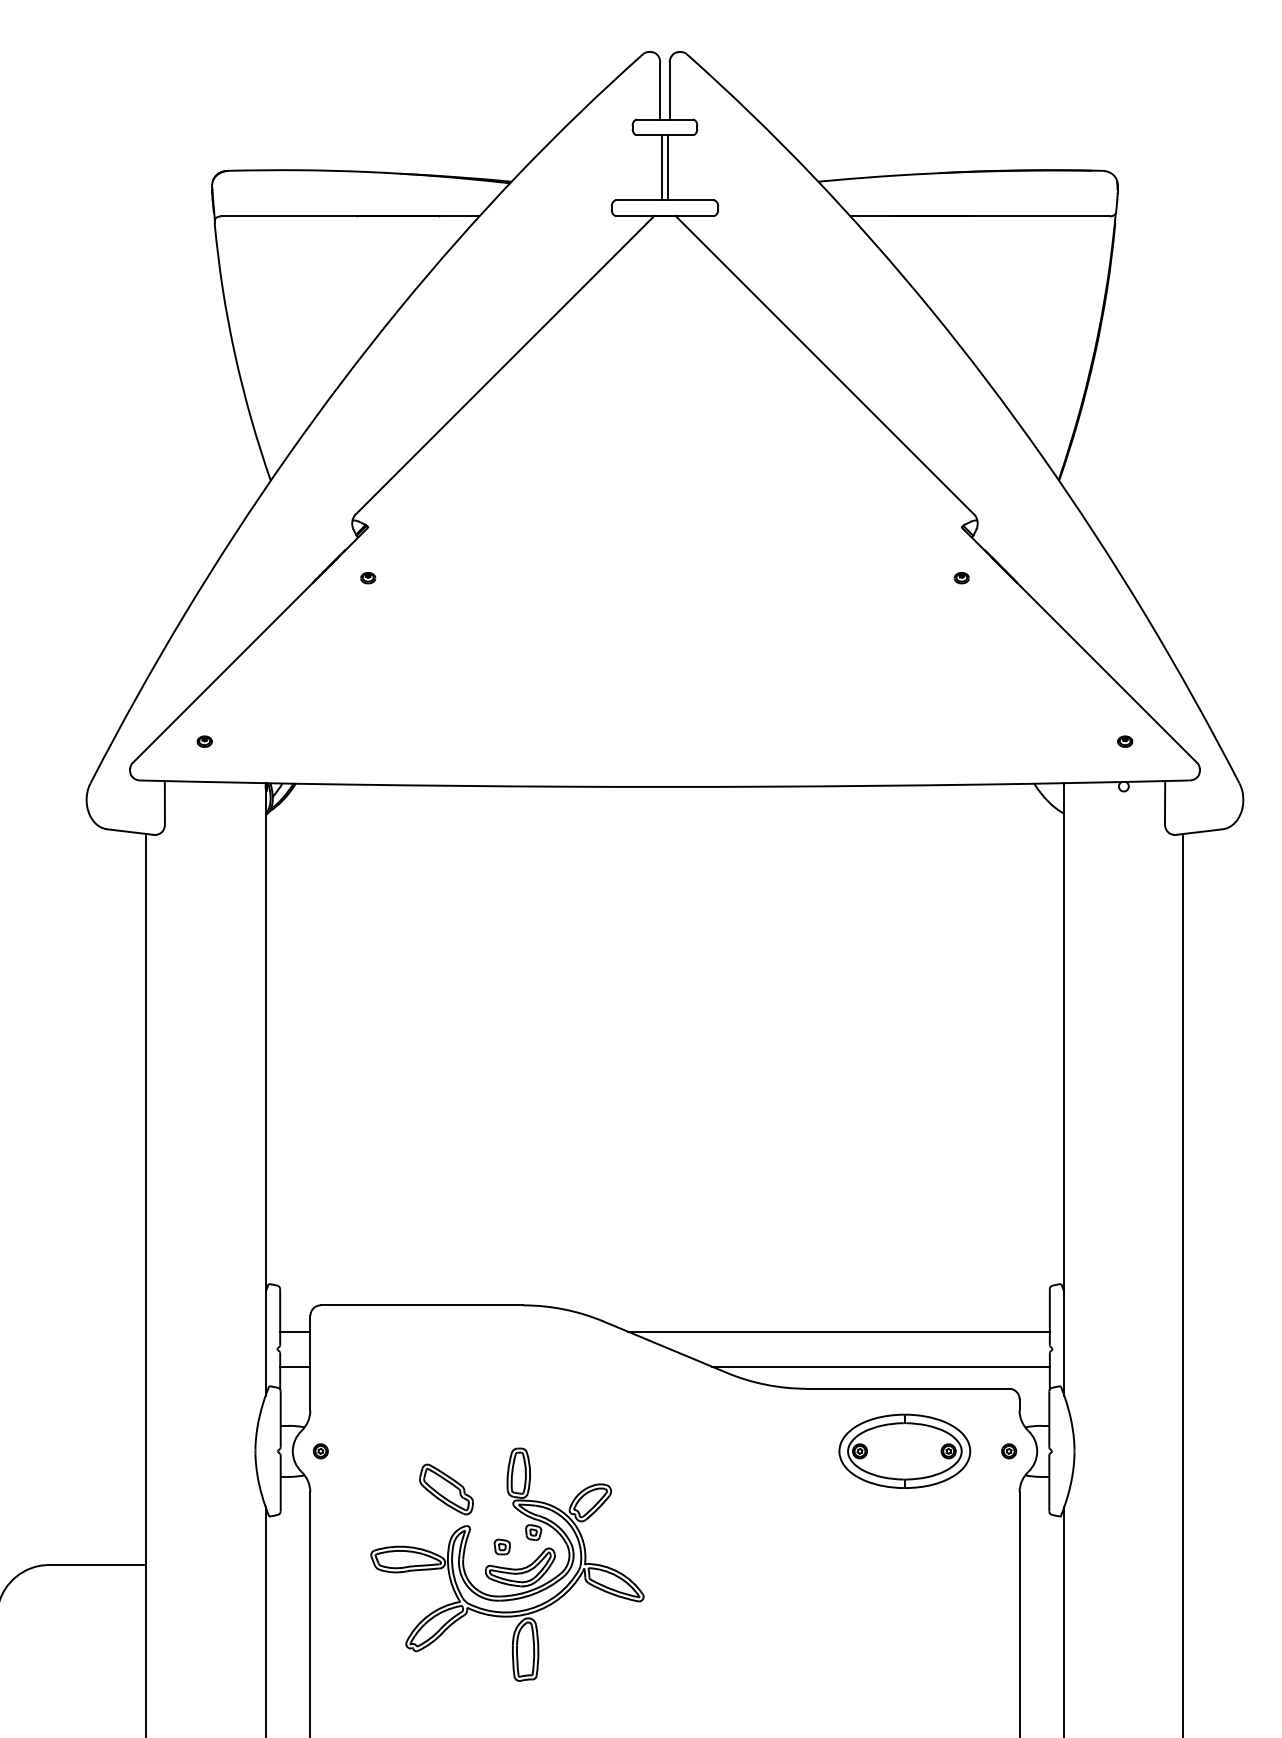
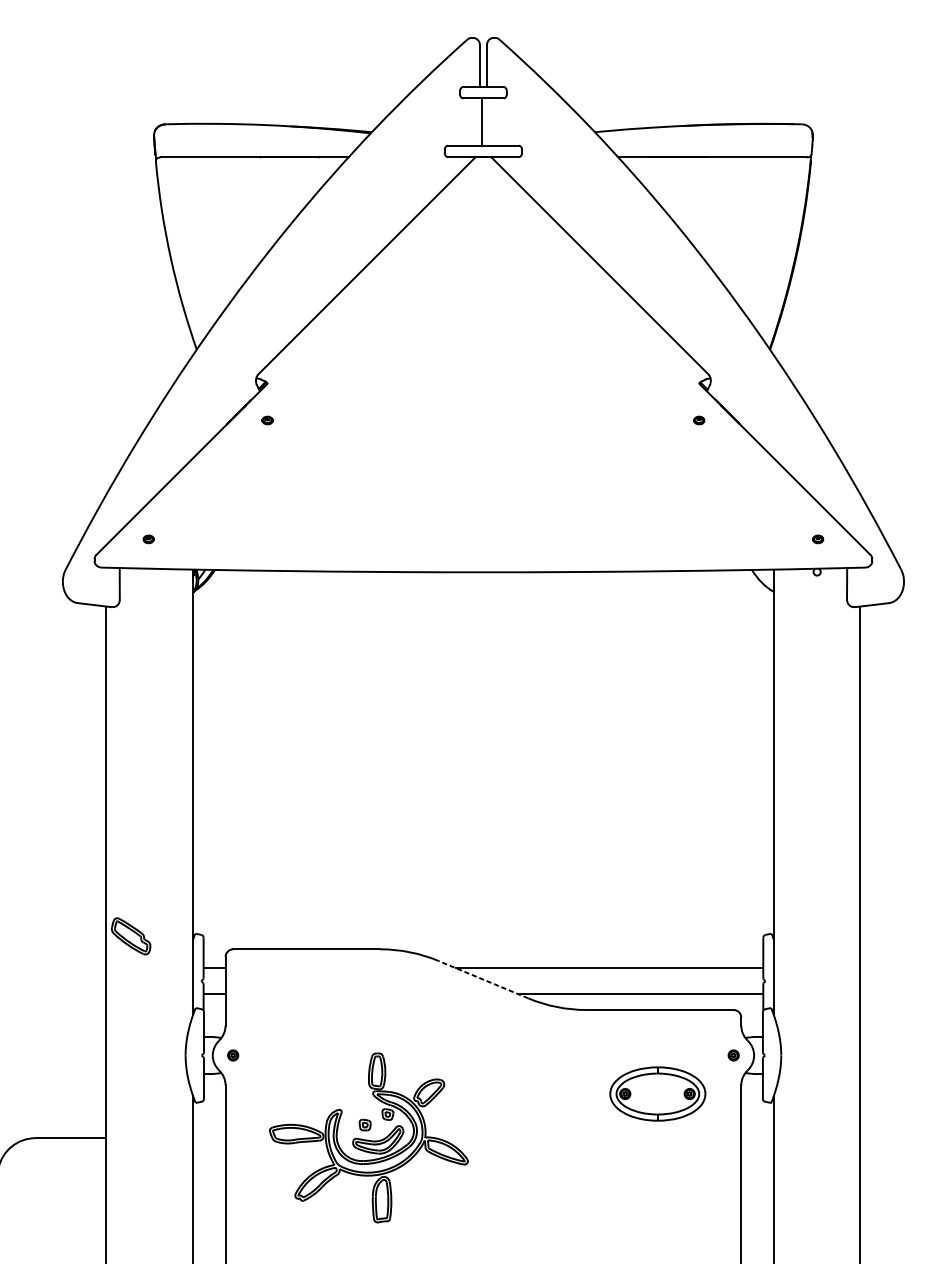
line: (667, 167) -> (485, 121), removed
line: (665, 1347) -> (483, 979), solid -> dashed
part: (904, 1450) -> (657, 1093), moved
part: (446, 1489) -> (131, 936), moved

